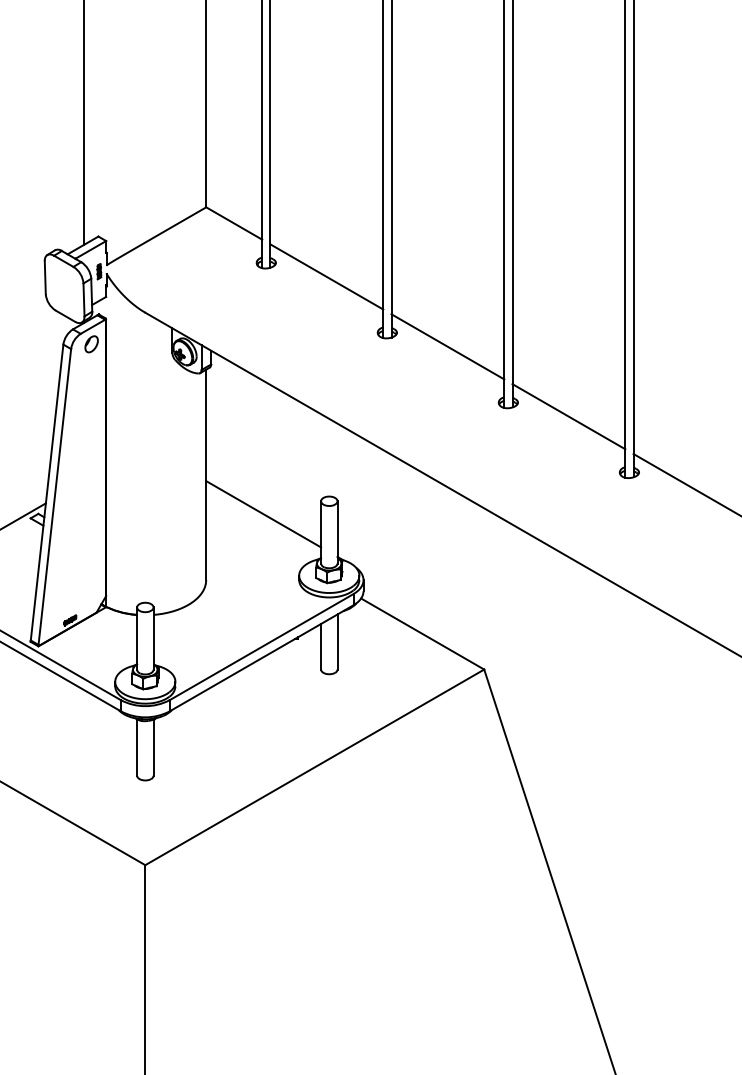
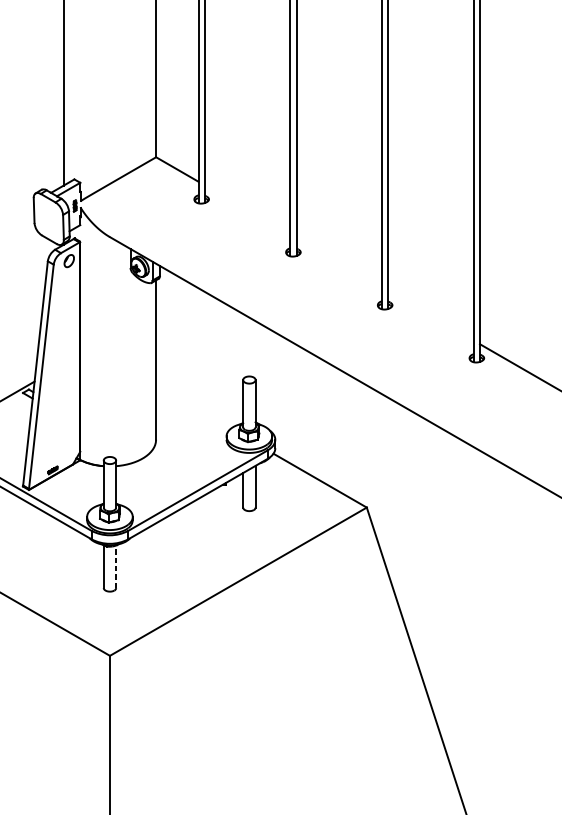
line: (326, 276) -> (247, 209), removed
line: (447, 346) -> (338, 262), removed
line: (568, 416) -> (430, 315), removed
line: (263, 514) -> (199, 390), removed
line: (153, 747) -> (116, 566), solid -> dashed

